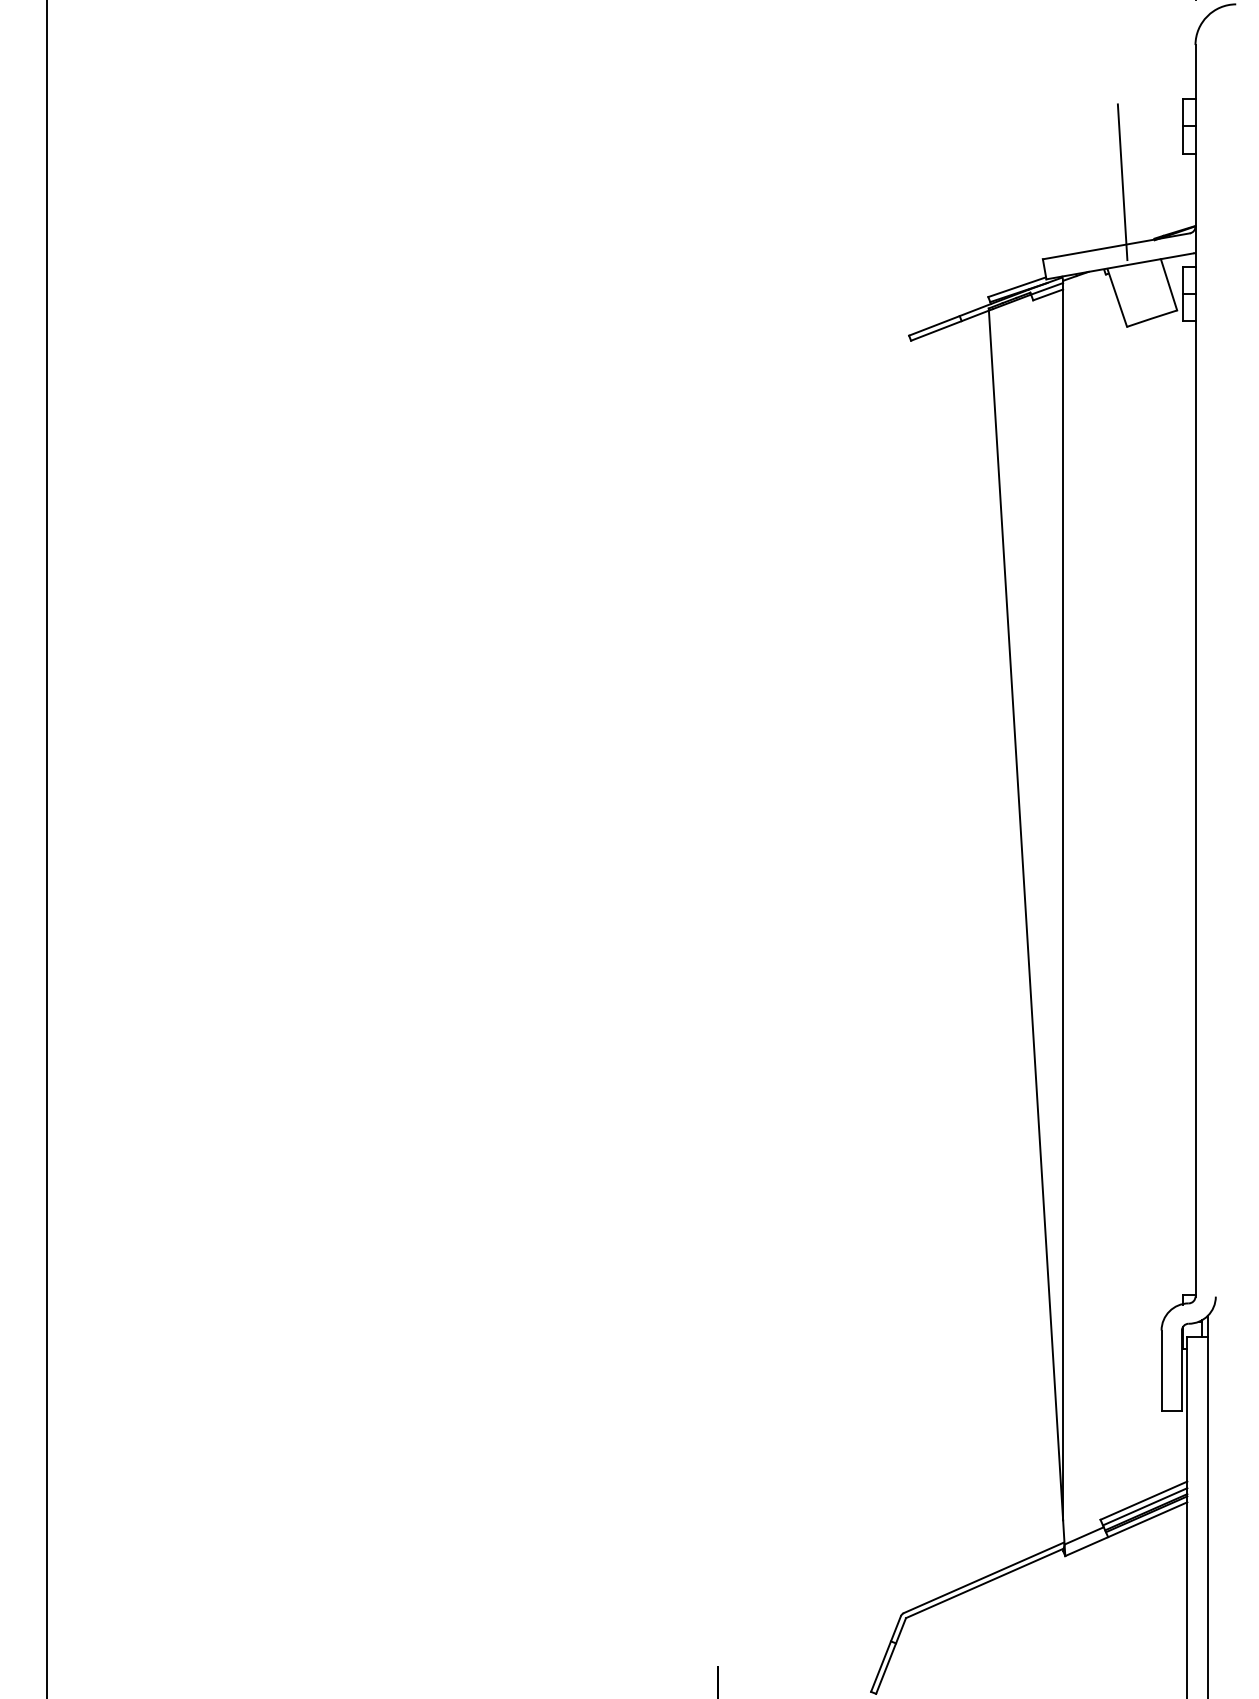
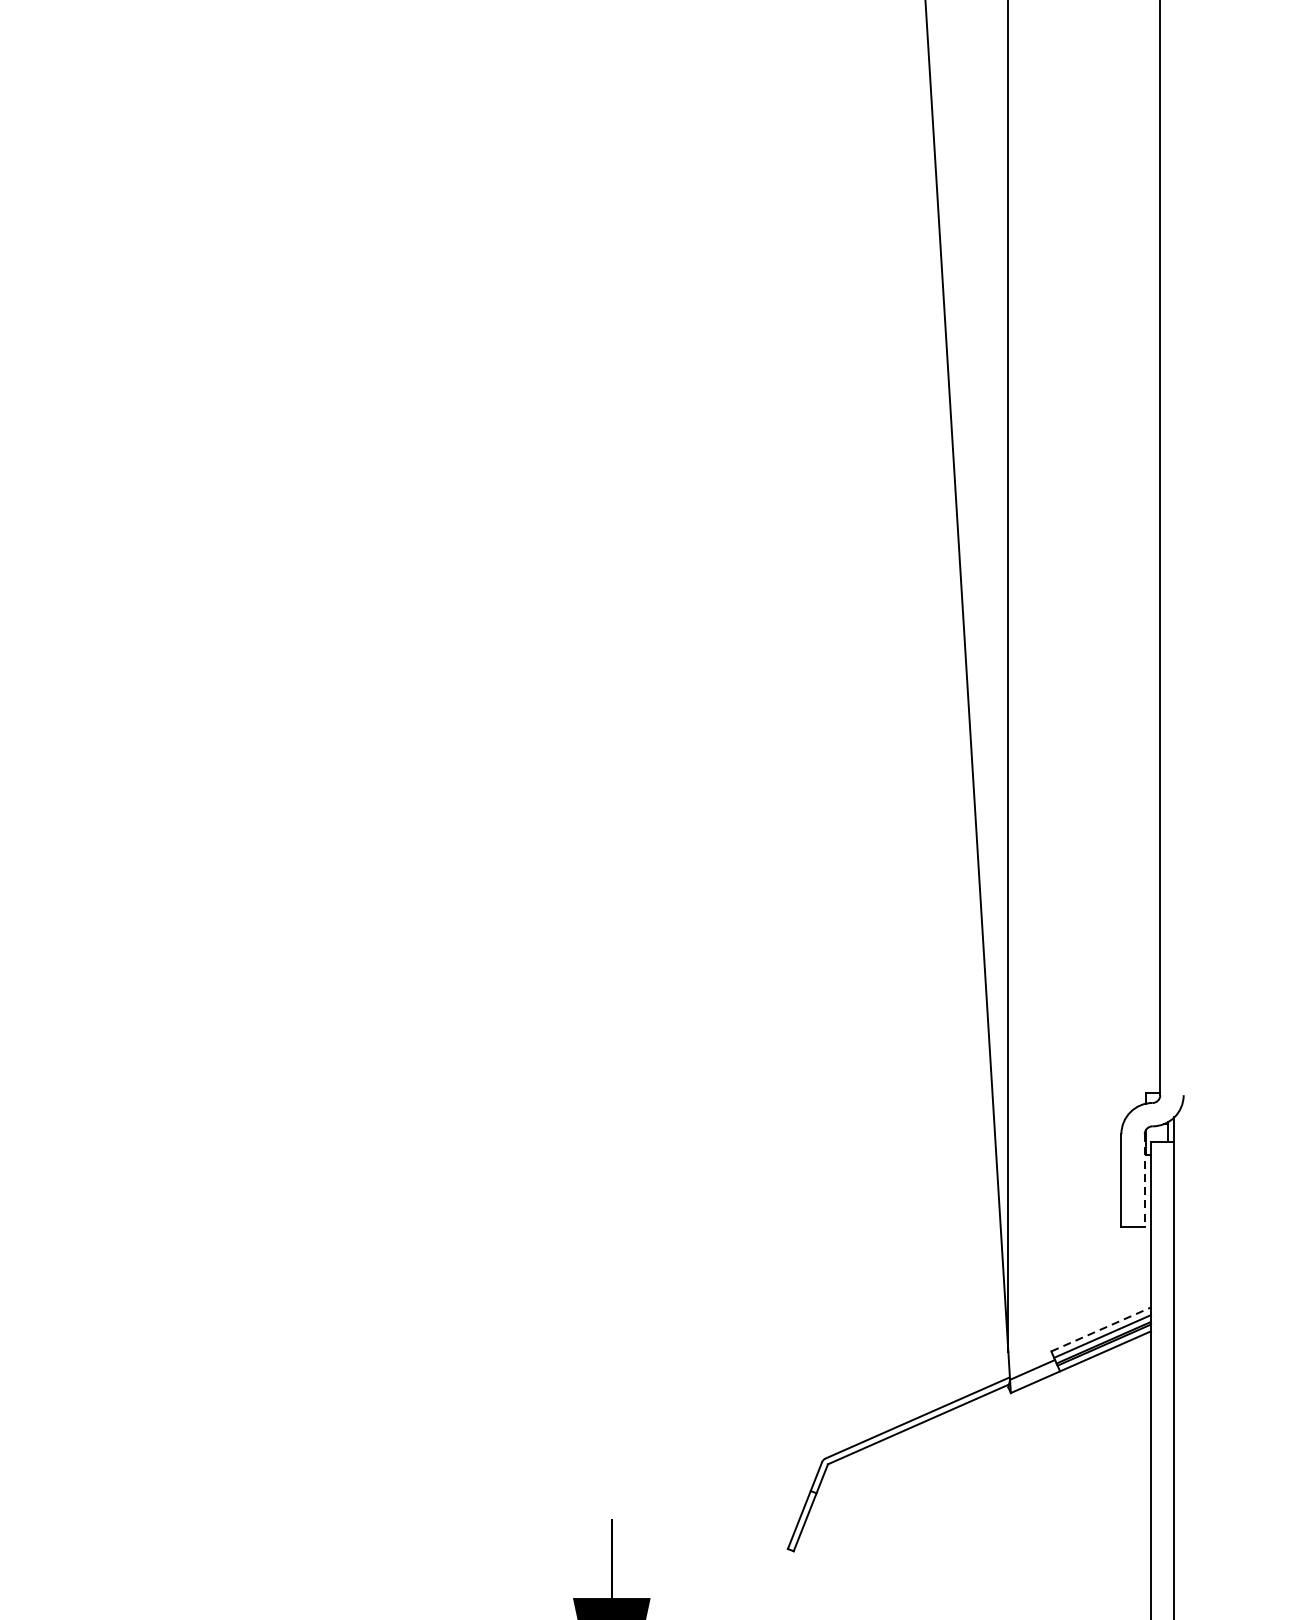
line: (1181, 1371) -> (1144, 1181), solid -> dashed
line: (1144, 1500) -> (1101, 1329), solid -> dashed

